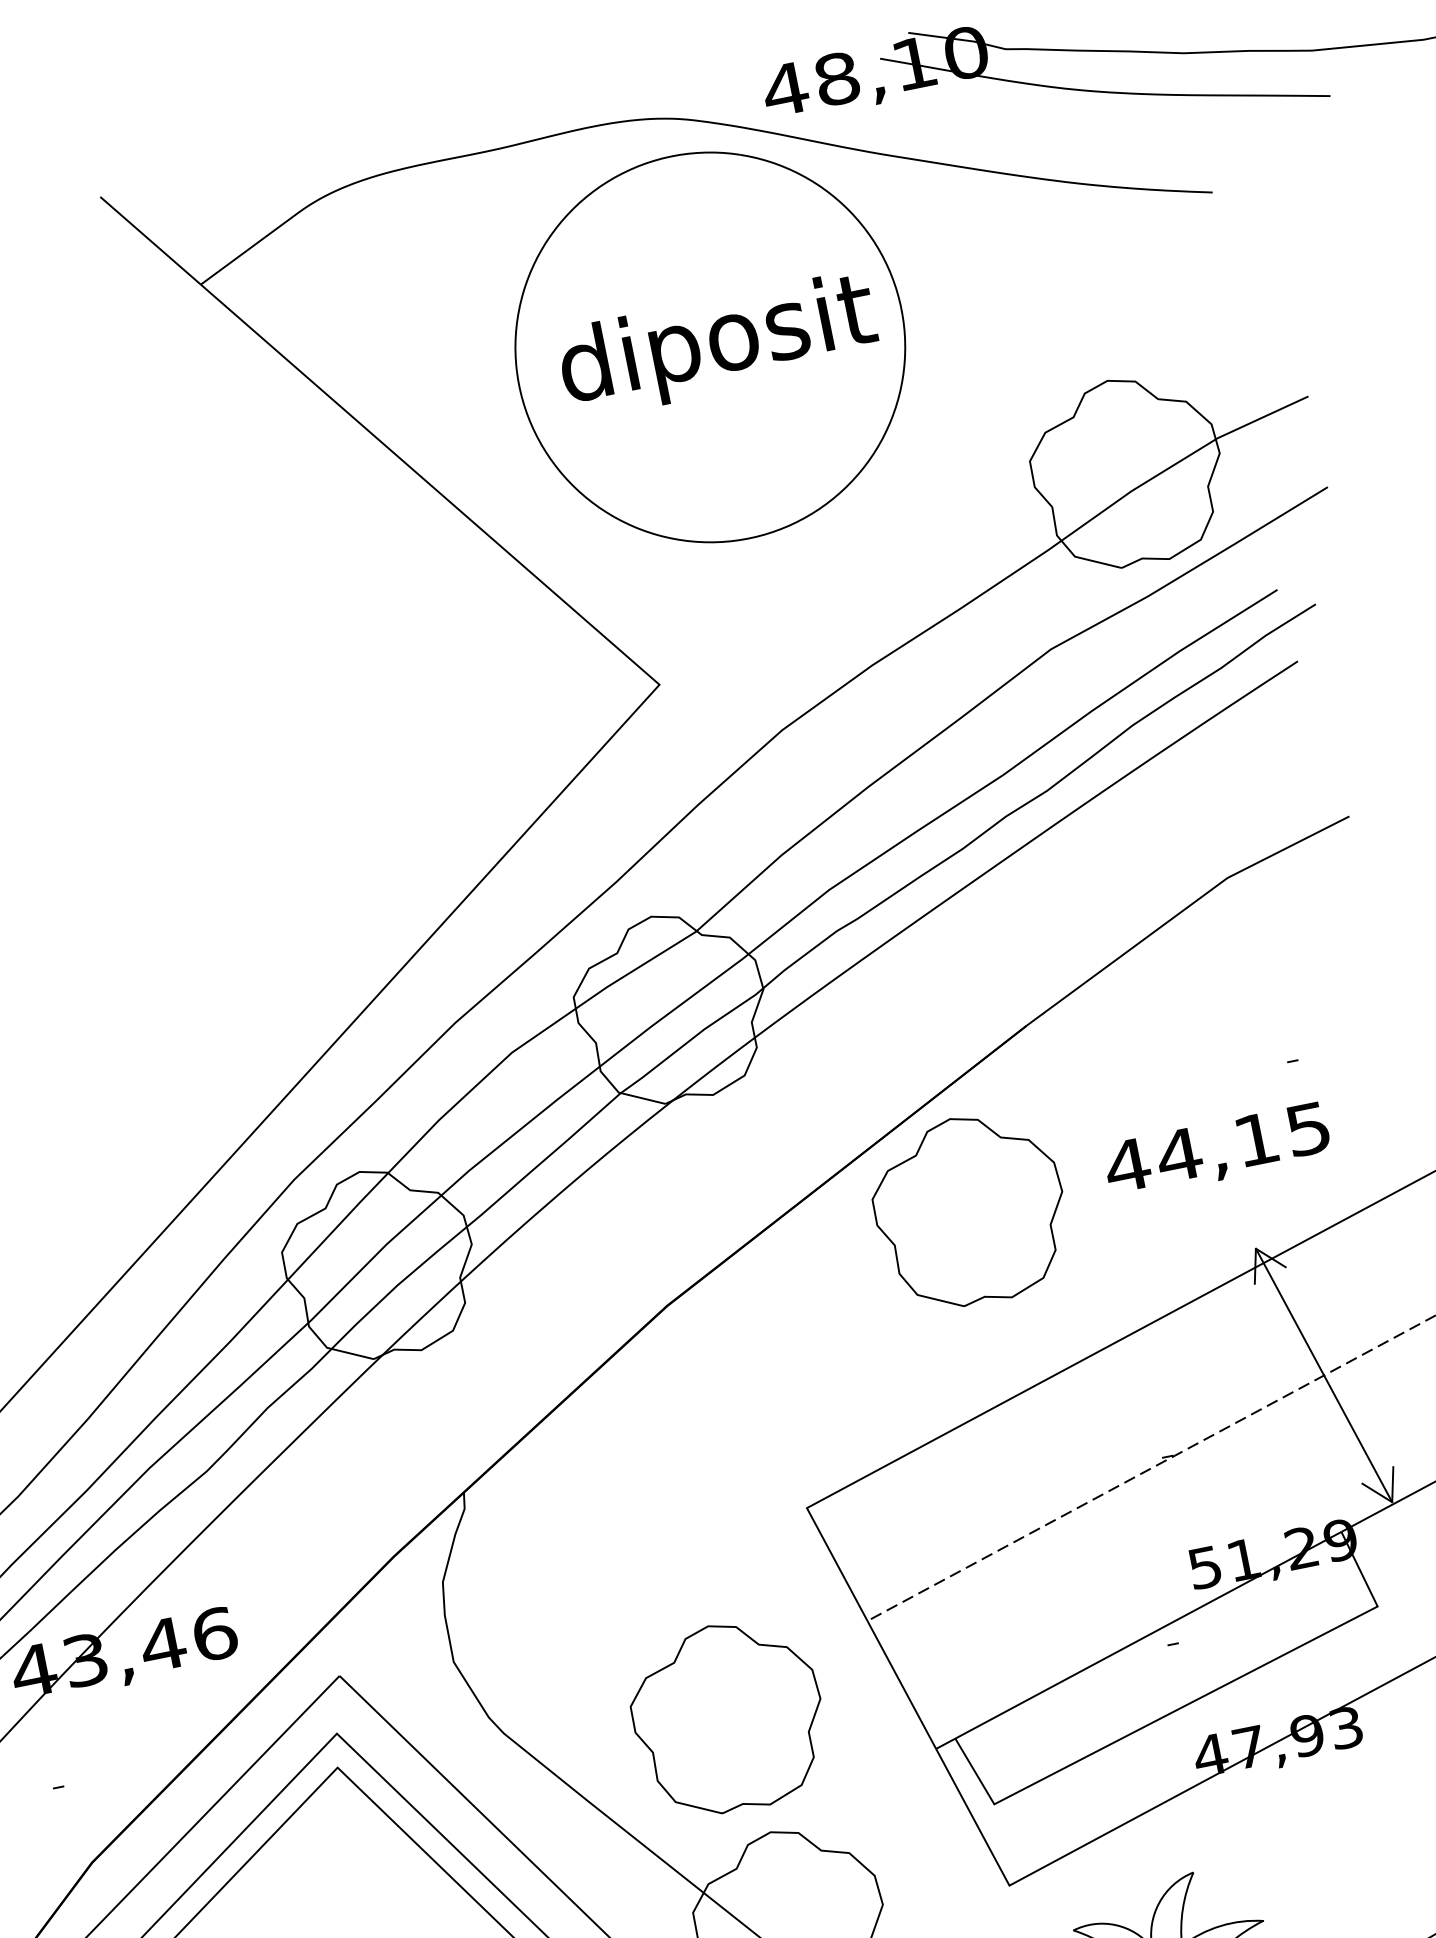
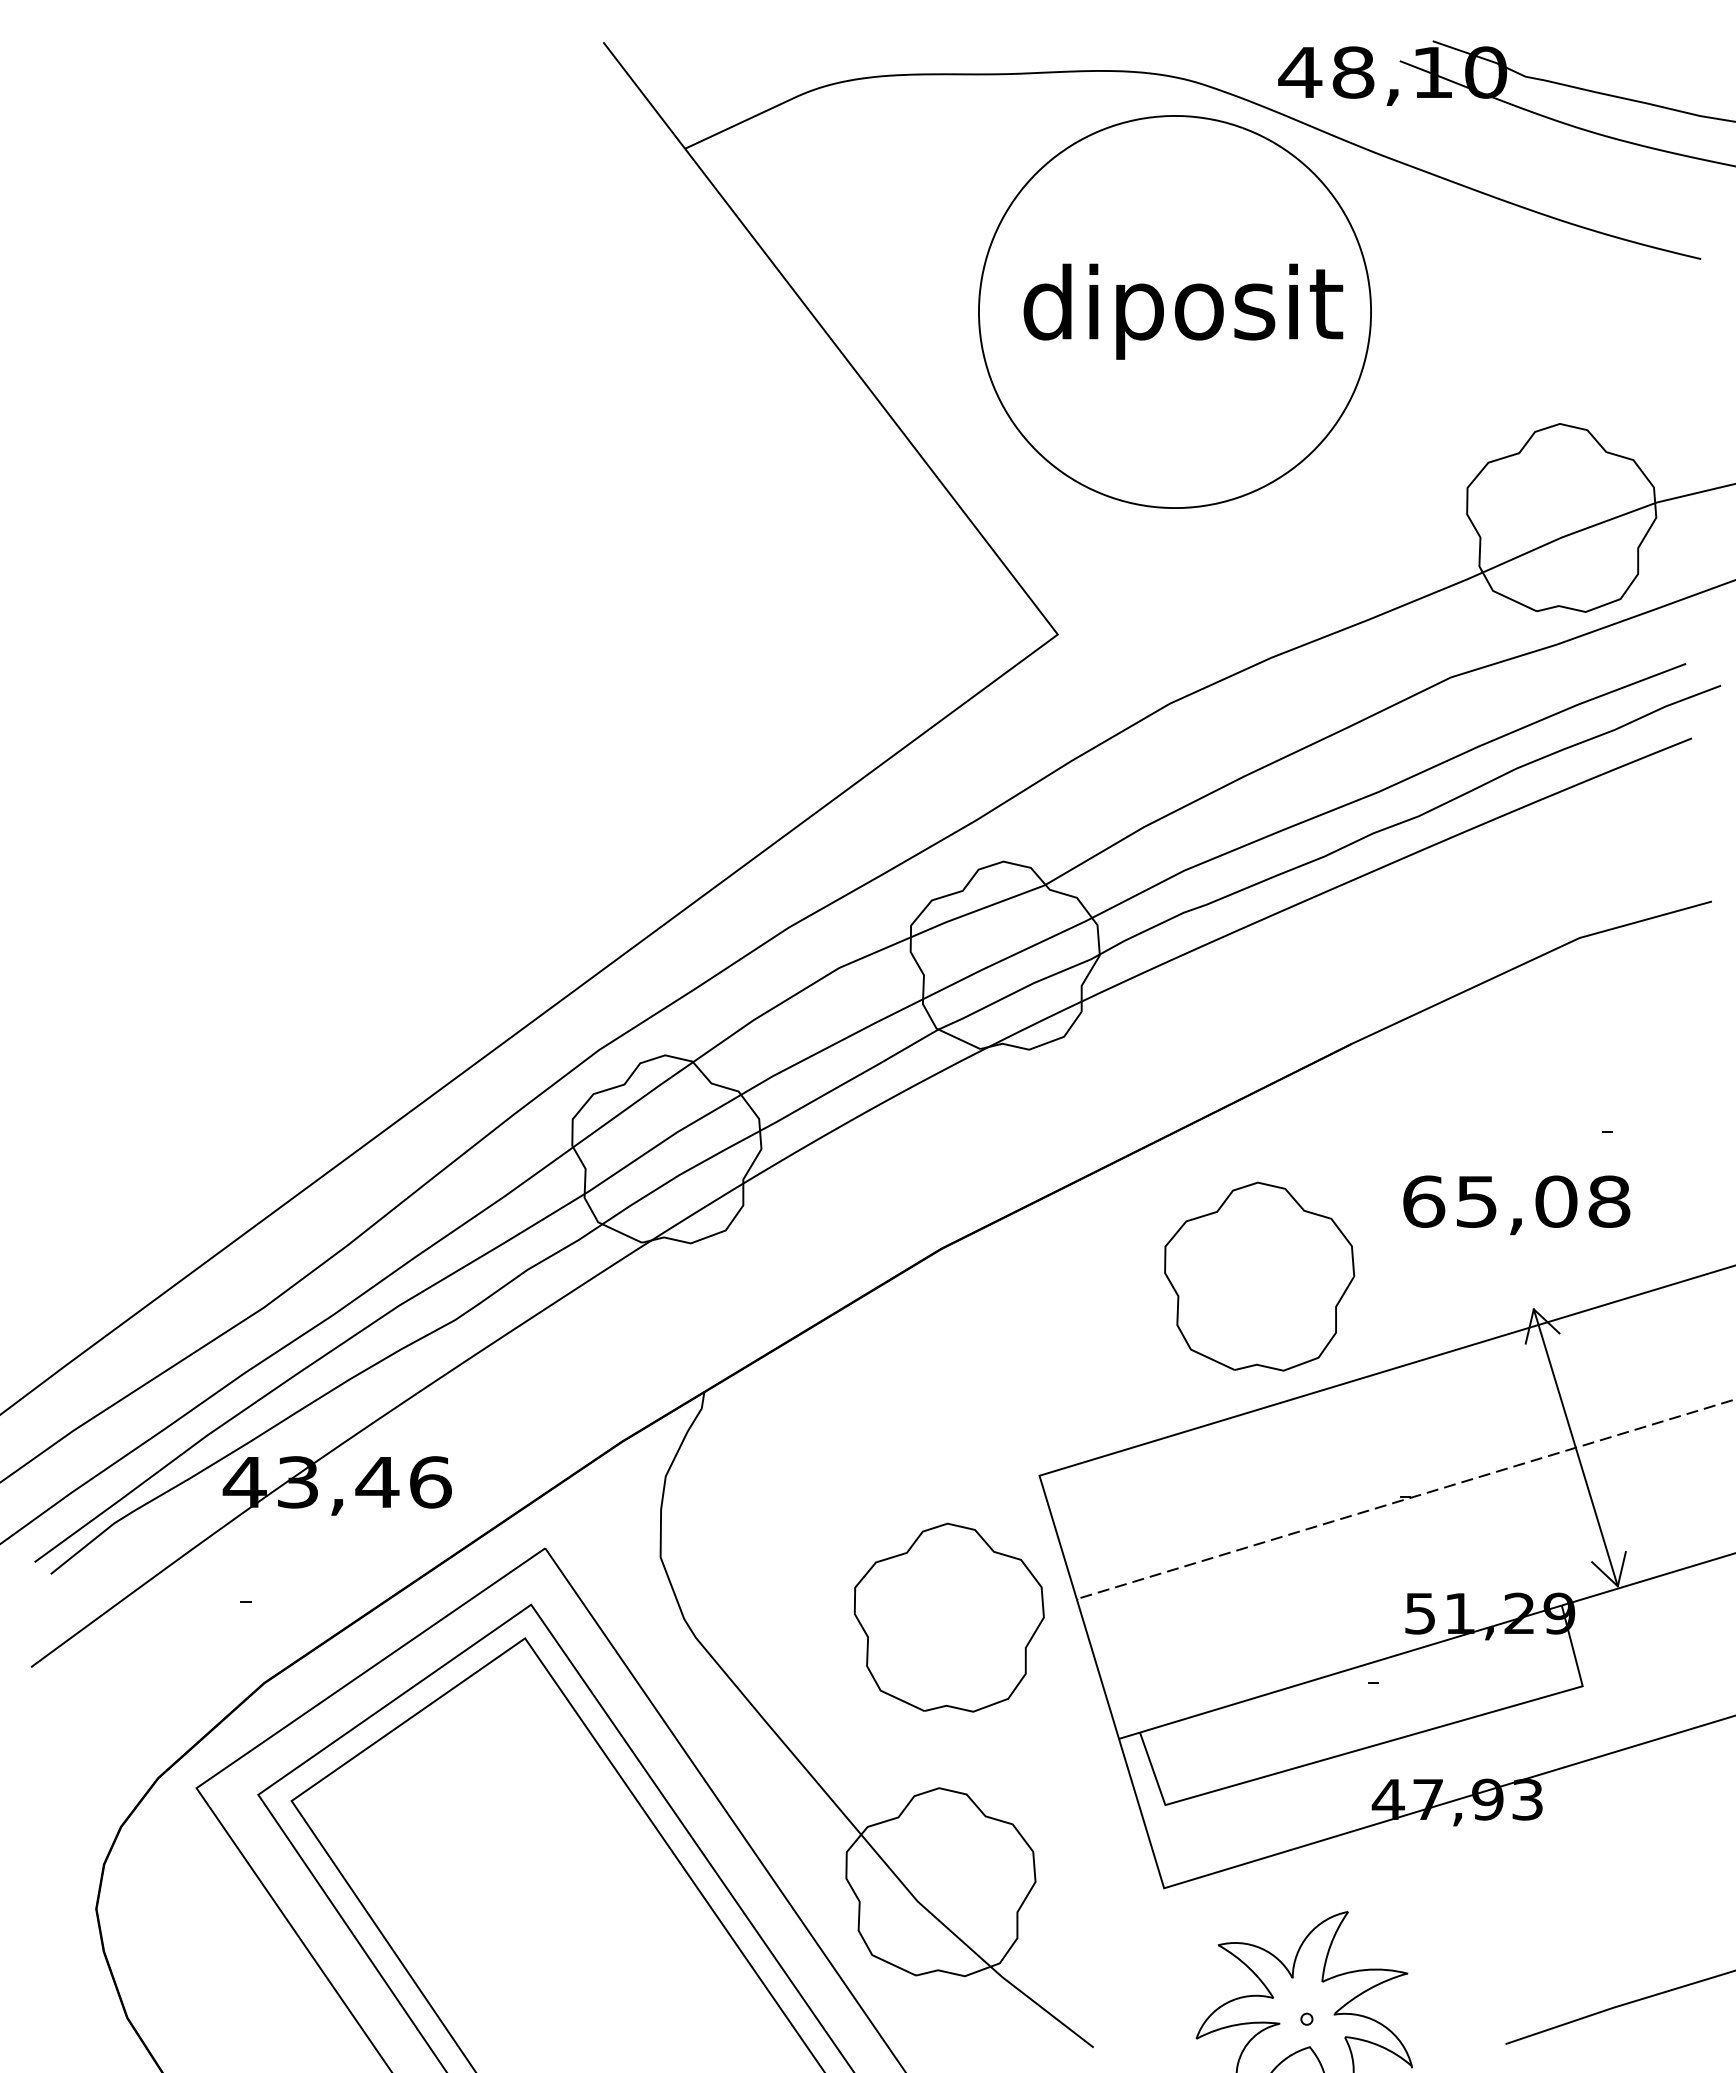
text: (1216, 1147) -> (1515, 1201), 44,15 -> 65,08
part: (969, 1210) -> (1259, 1276), moved
part: (727, 1717) -> (948, 1617), moved

